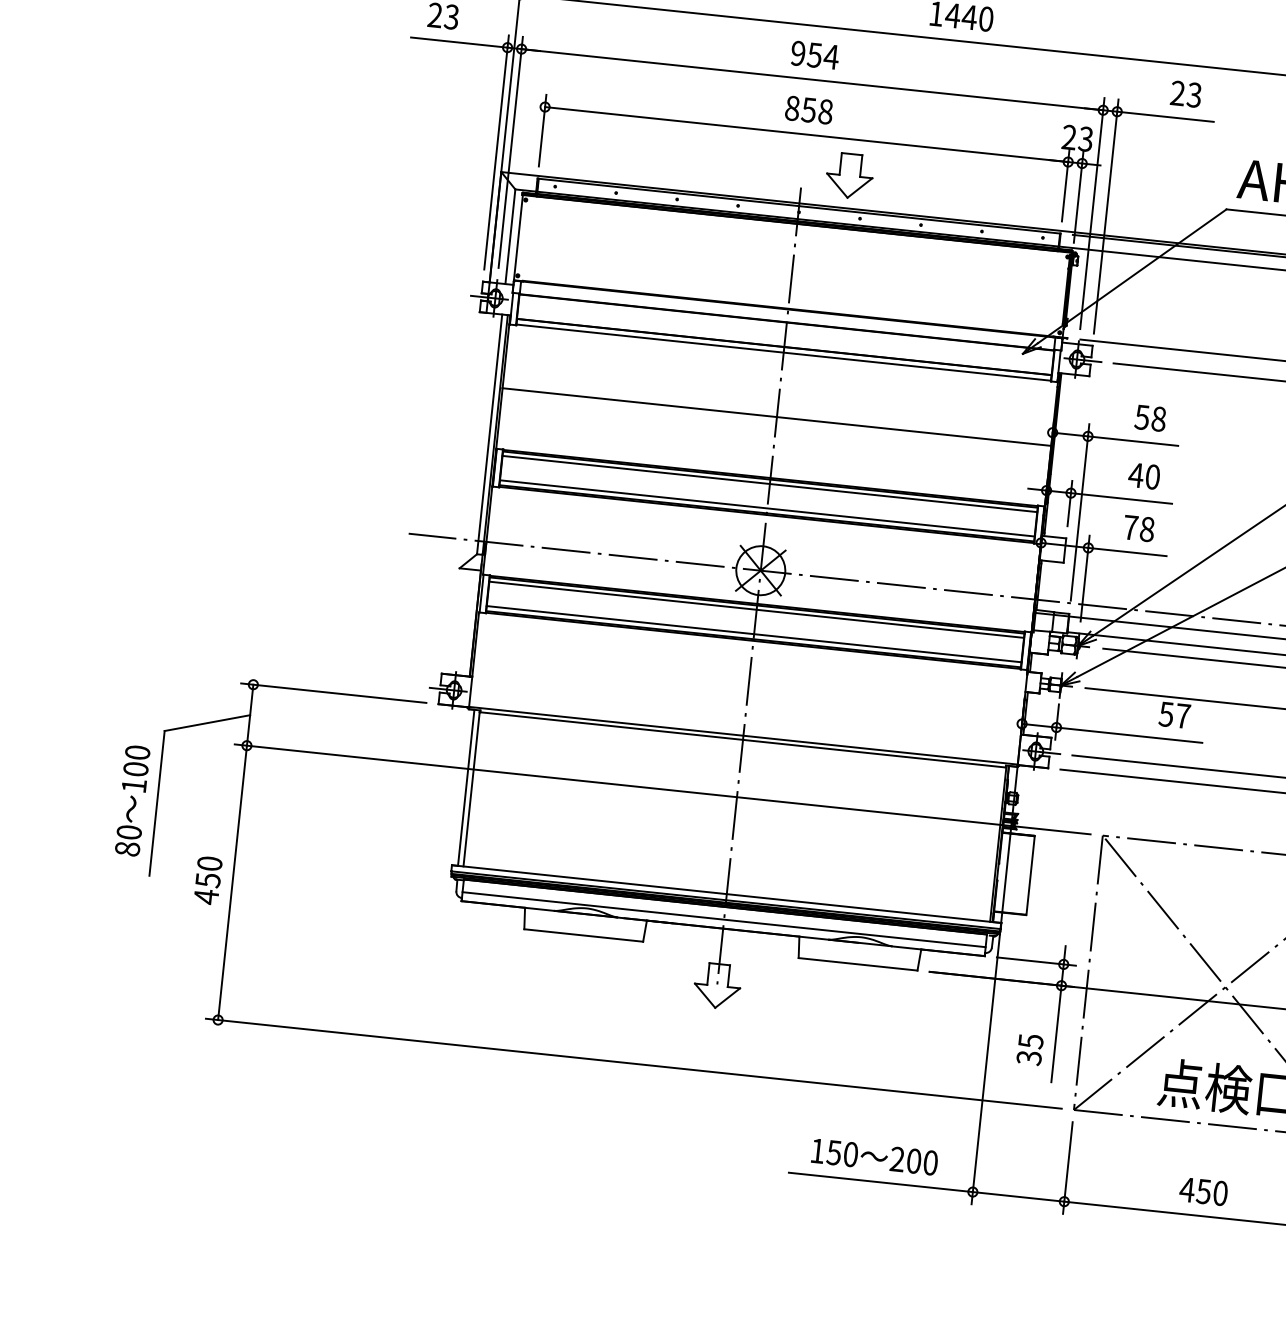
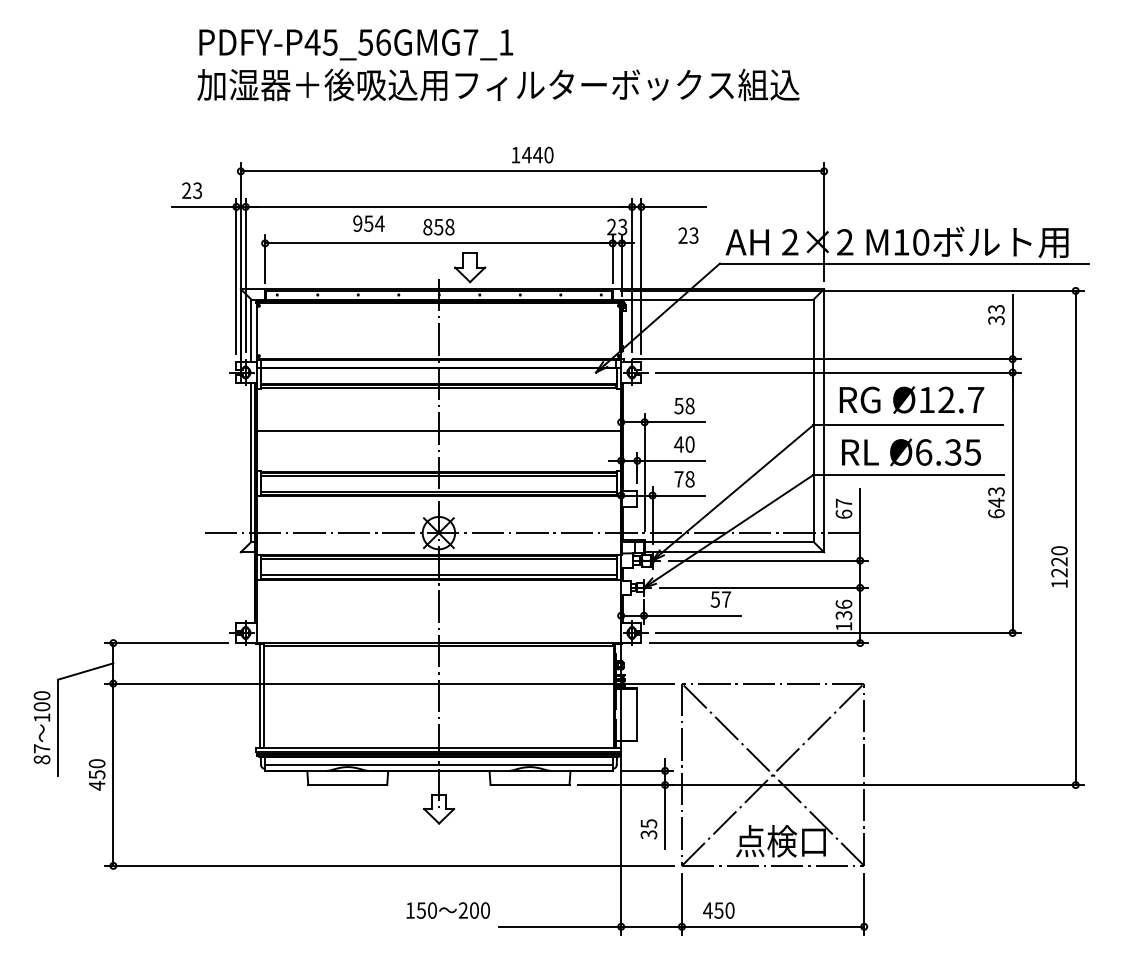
text: (814, 54) -> (368, 223), moved
text: (1186, 93) -> (688, 235), moved
text: (128, 831) -> (41, 748), 80 -> 87
text: (873, 1156) -> (447, 910), moved
text: (1203, 1191) -> (718, 910), moved

